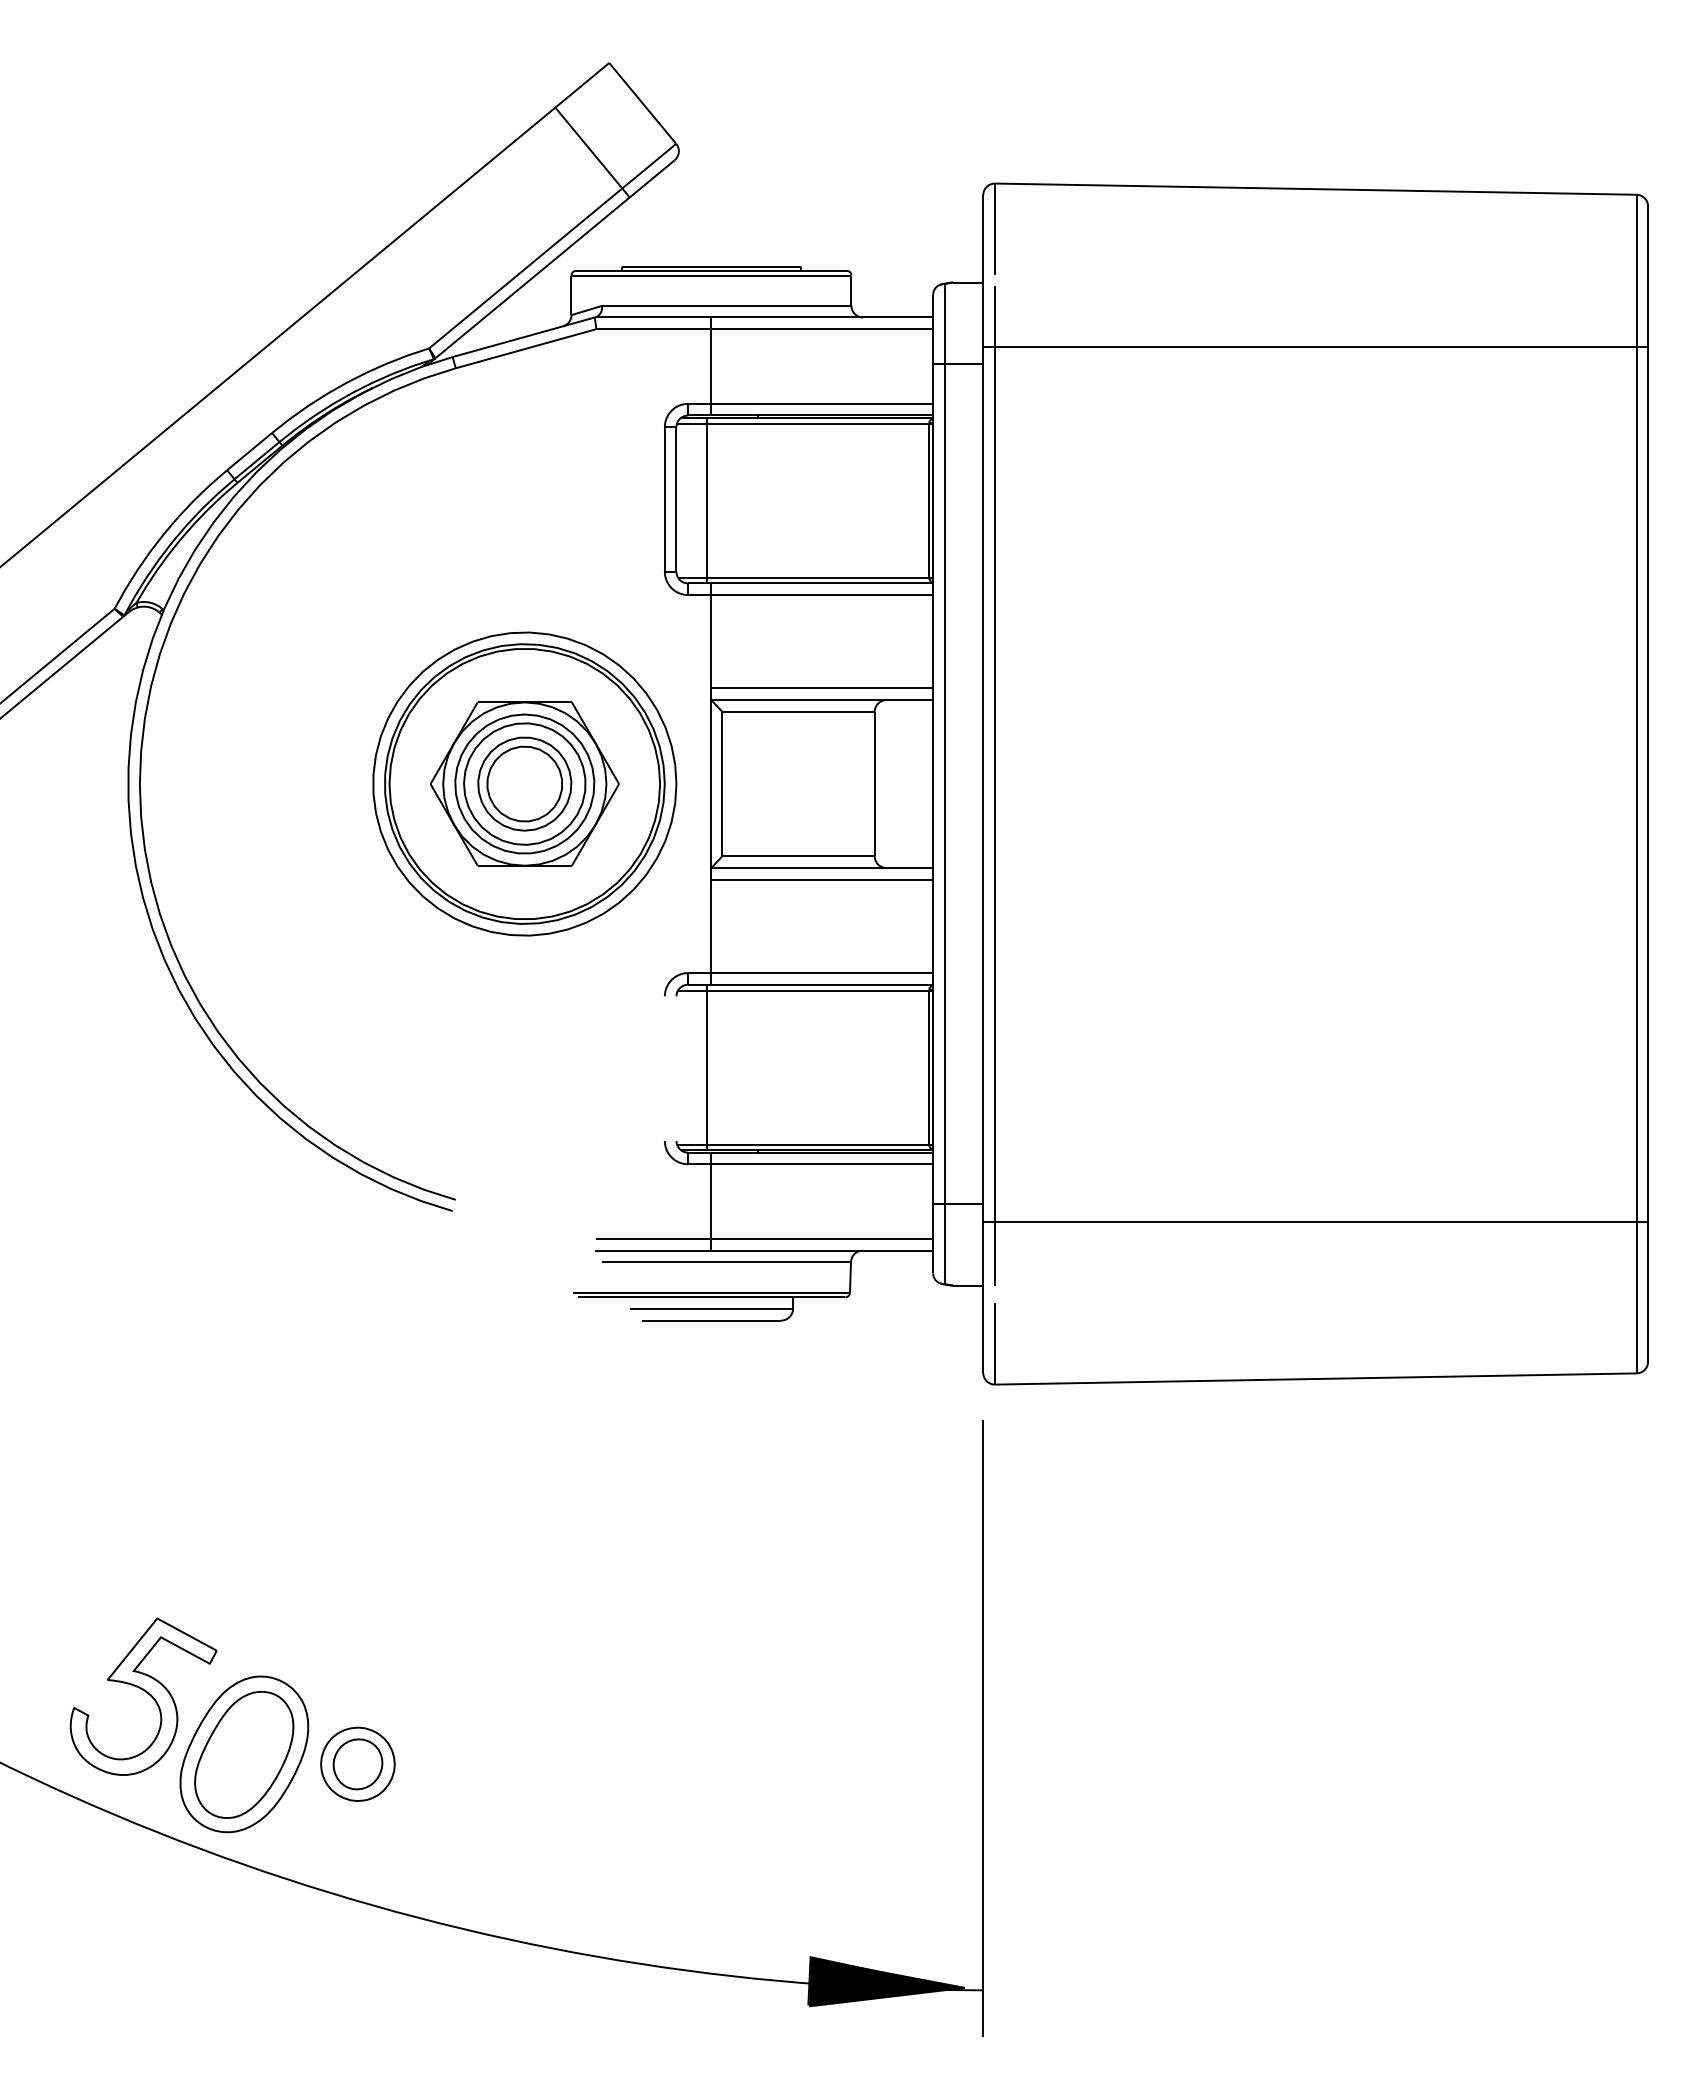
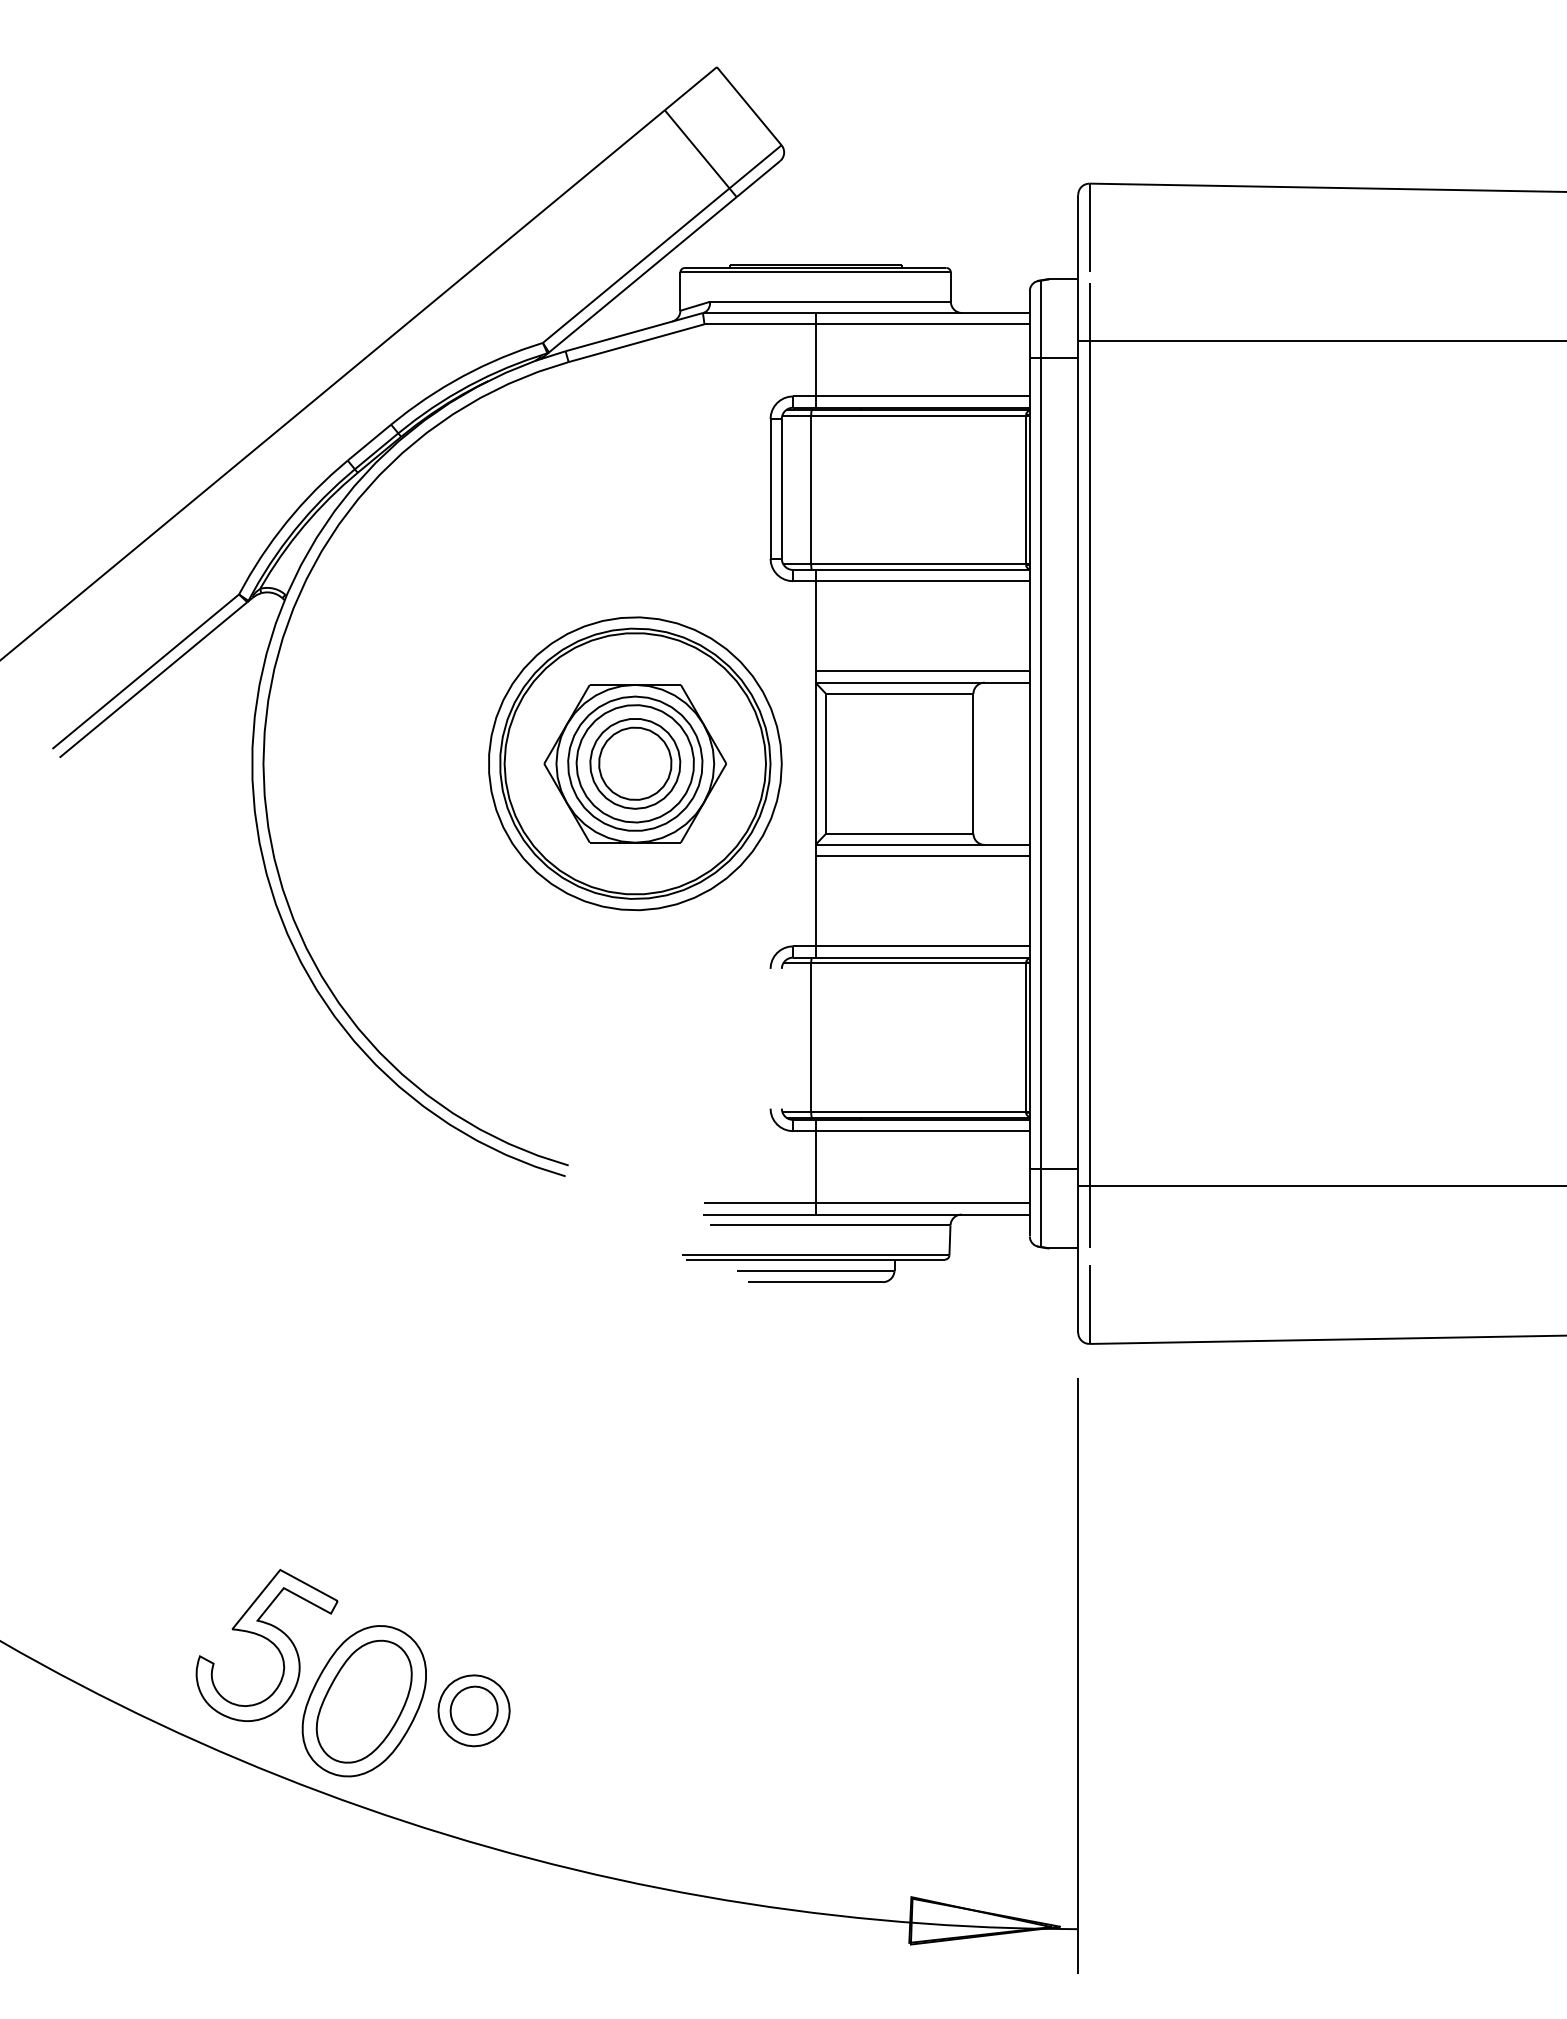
fill: (887, 1982) -> (985, 1921), removed

